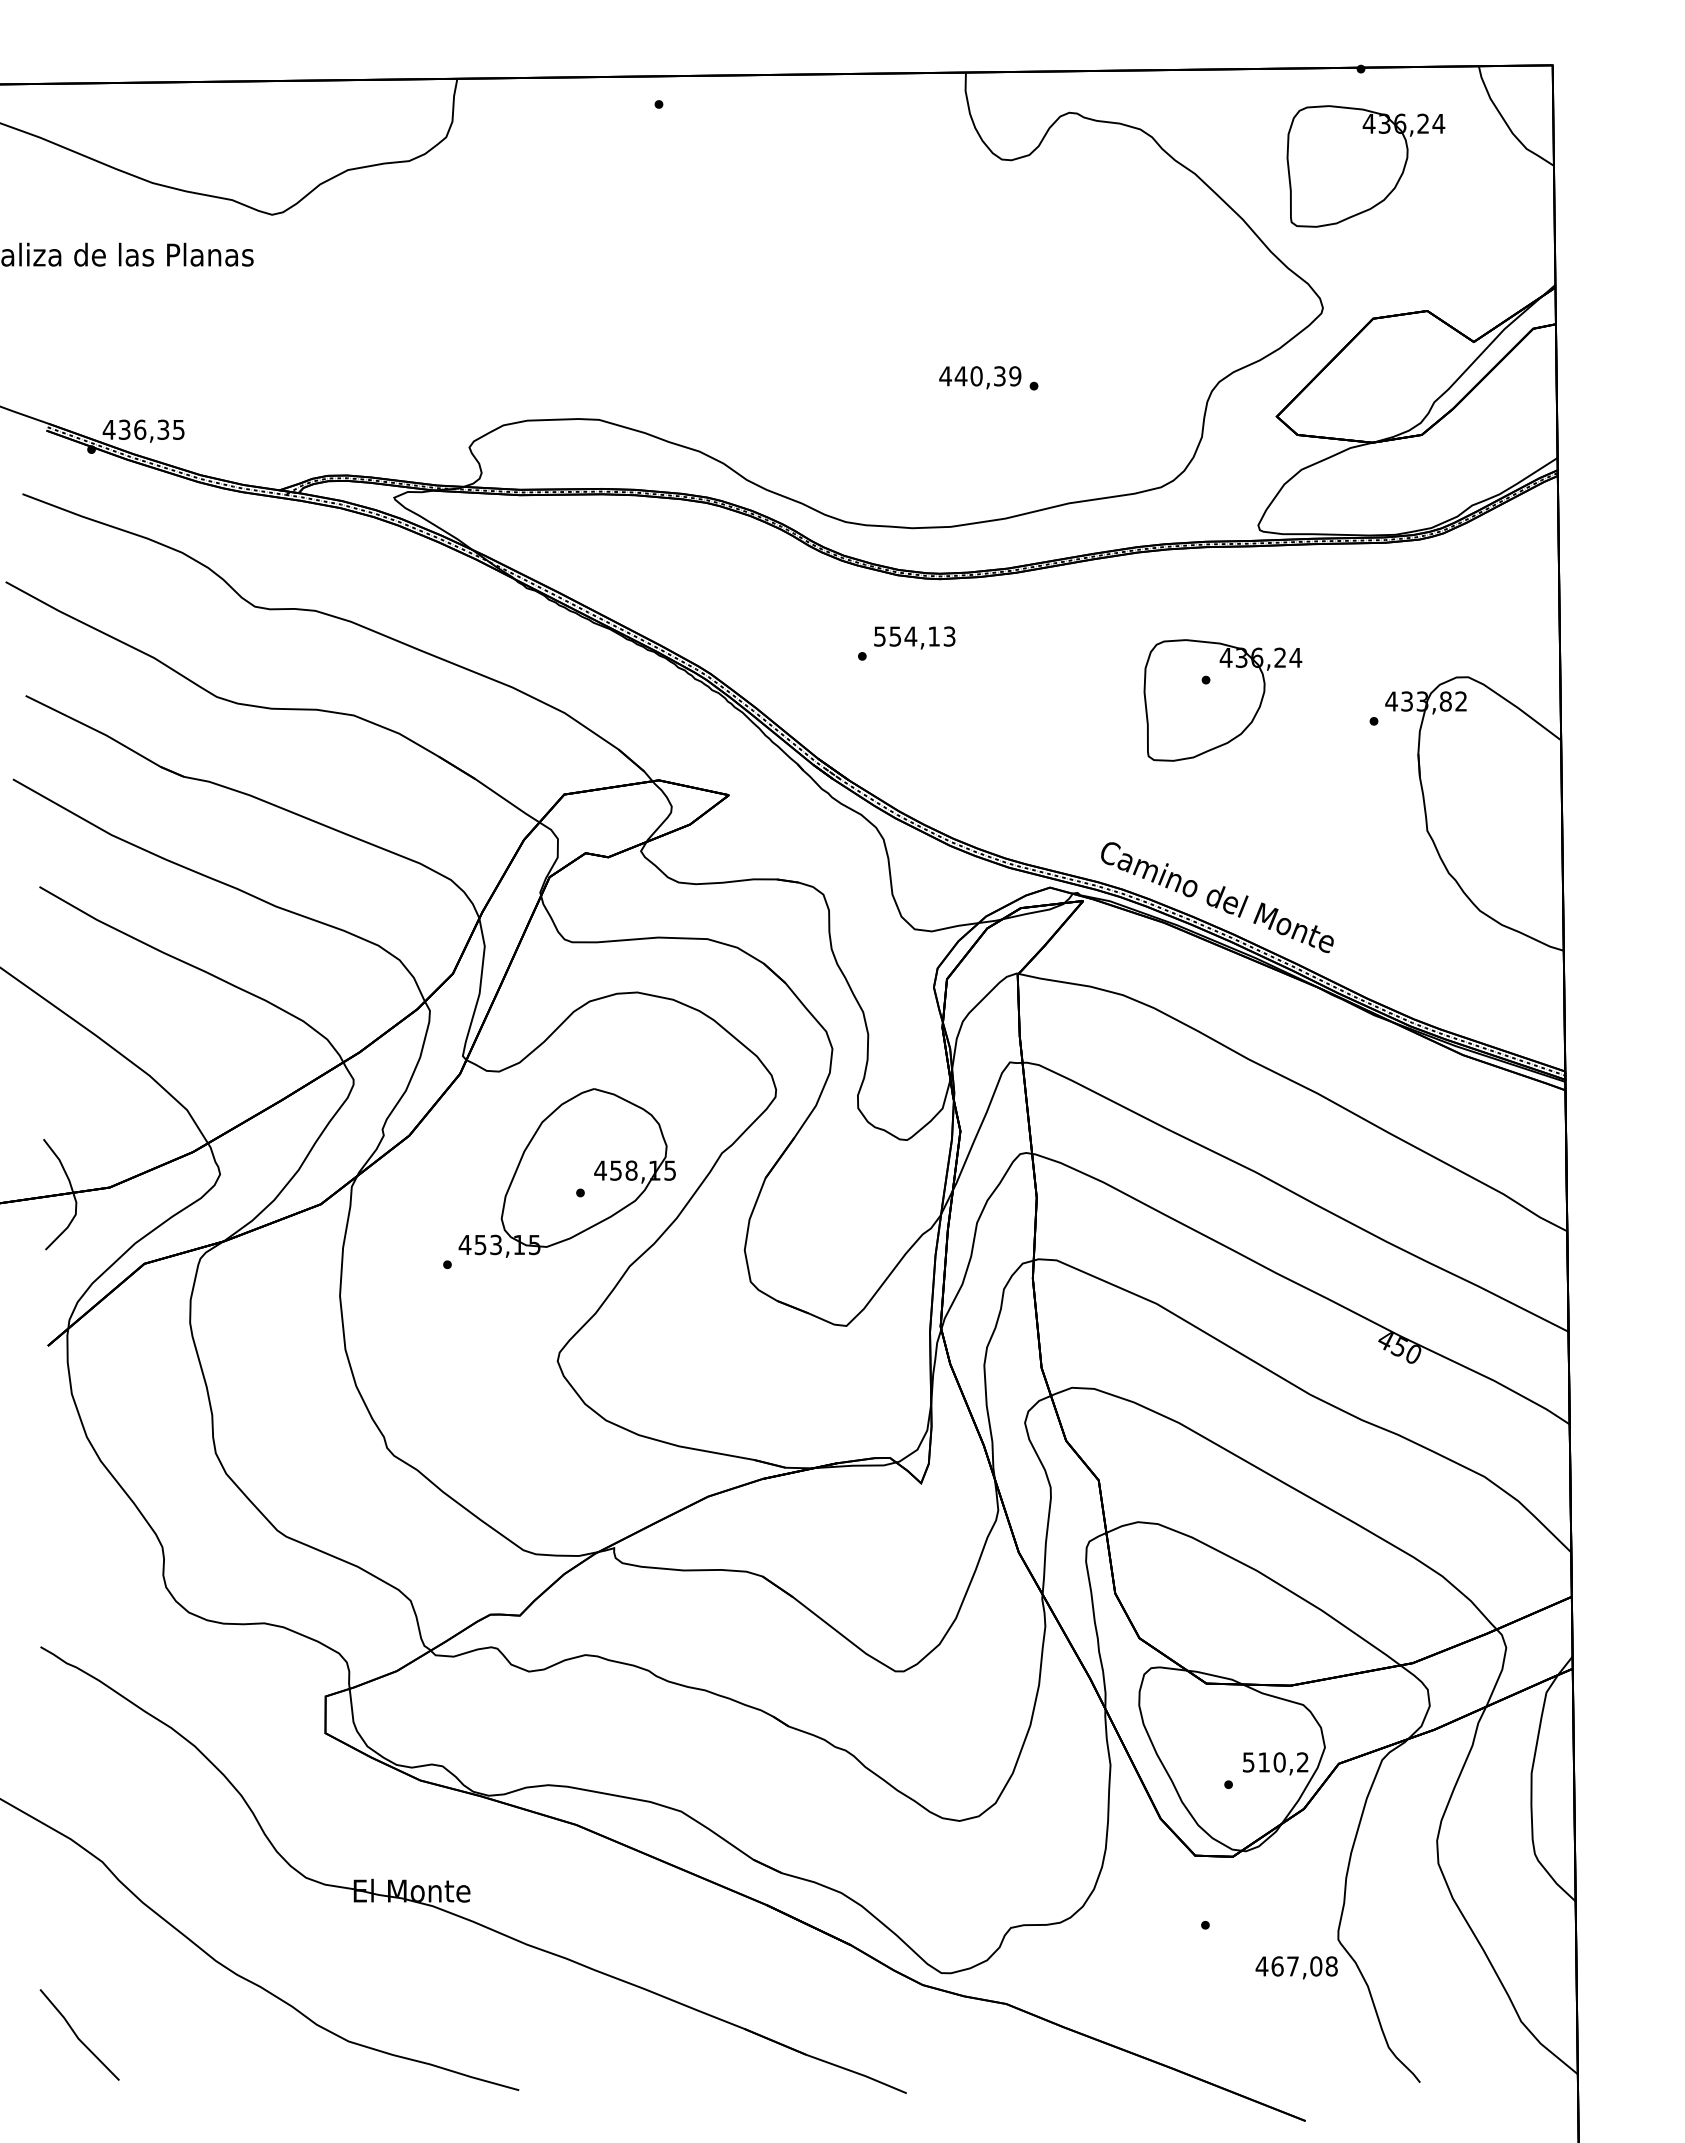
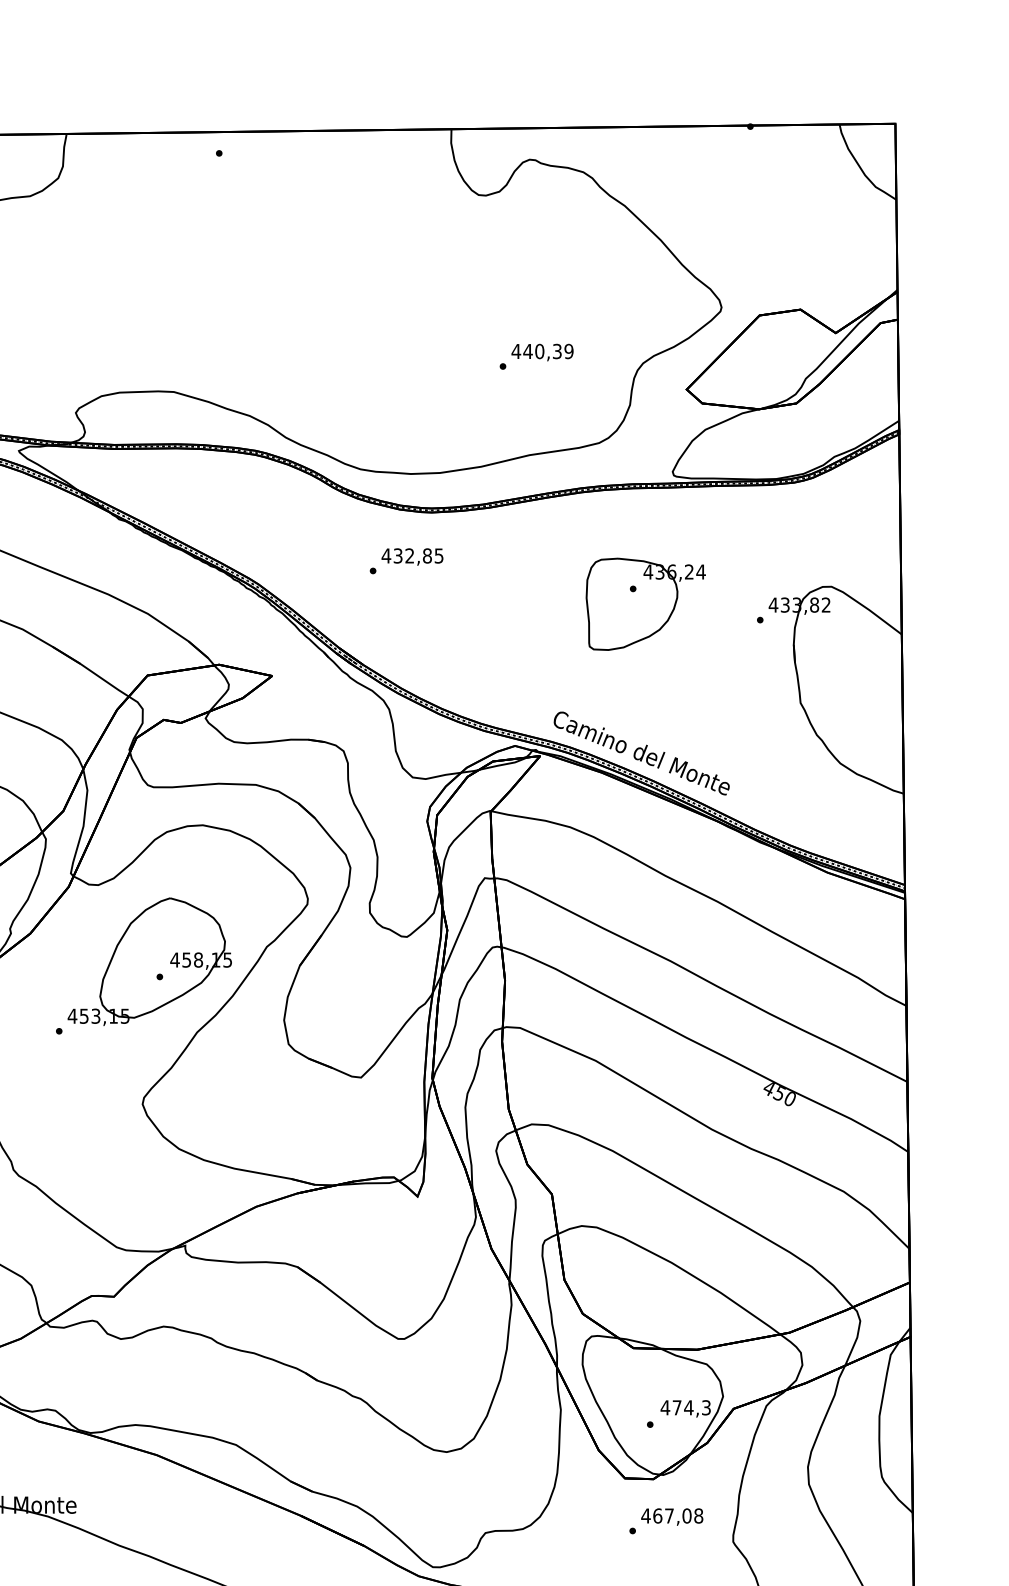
part: (1365, 166) -> (753, 200), removed
text: (980, 377) -> (542, 352), moved
text: (914, 636) -> (412, 555), 554,13 -> 432,85
text: (1275, 1762) -> (685, 1407), 510,2 -> 474,3
text: (1296, 1967) -> (672, 1516), moved

